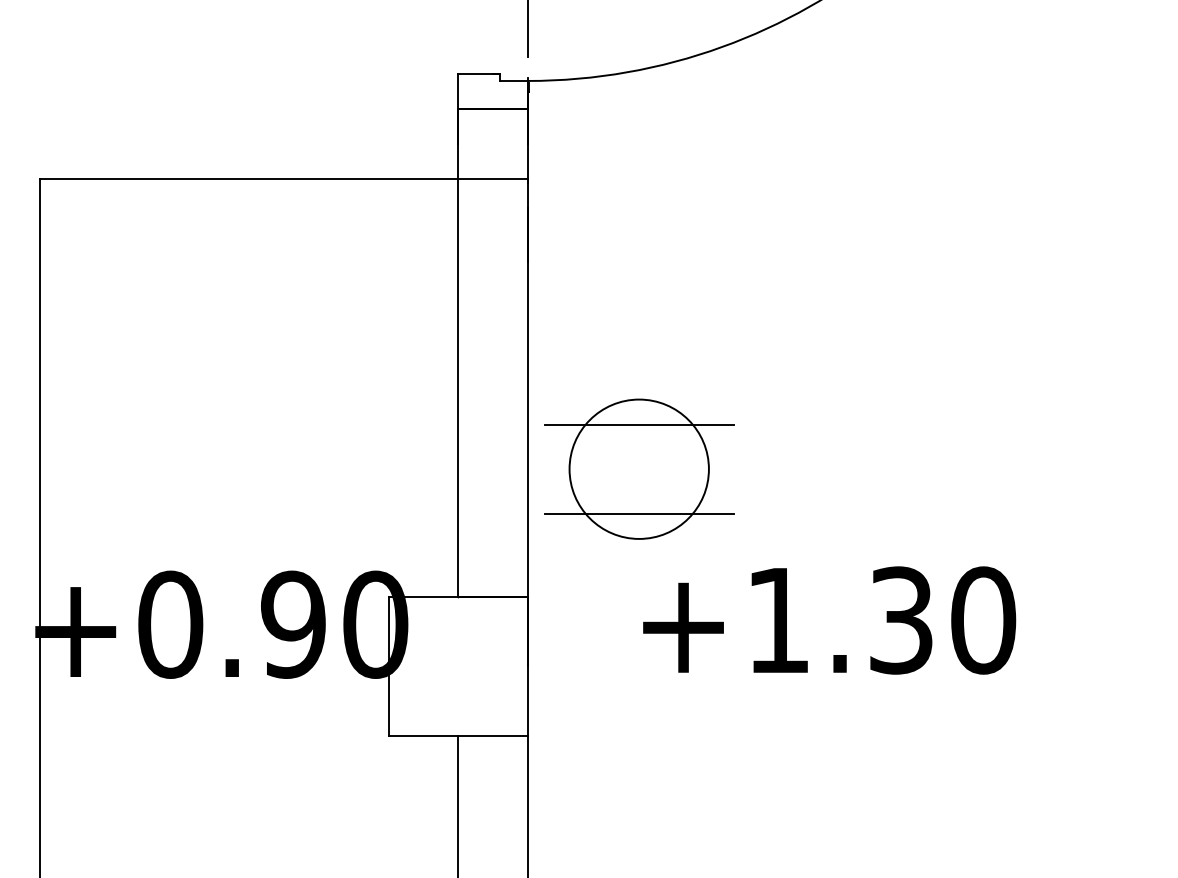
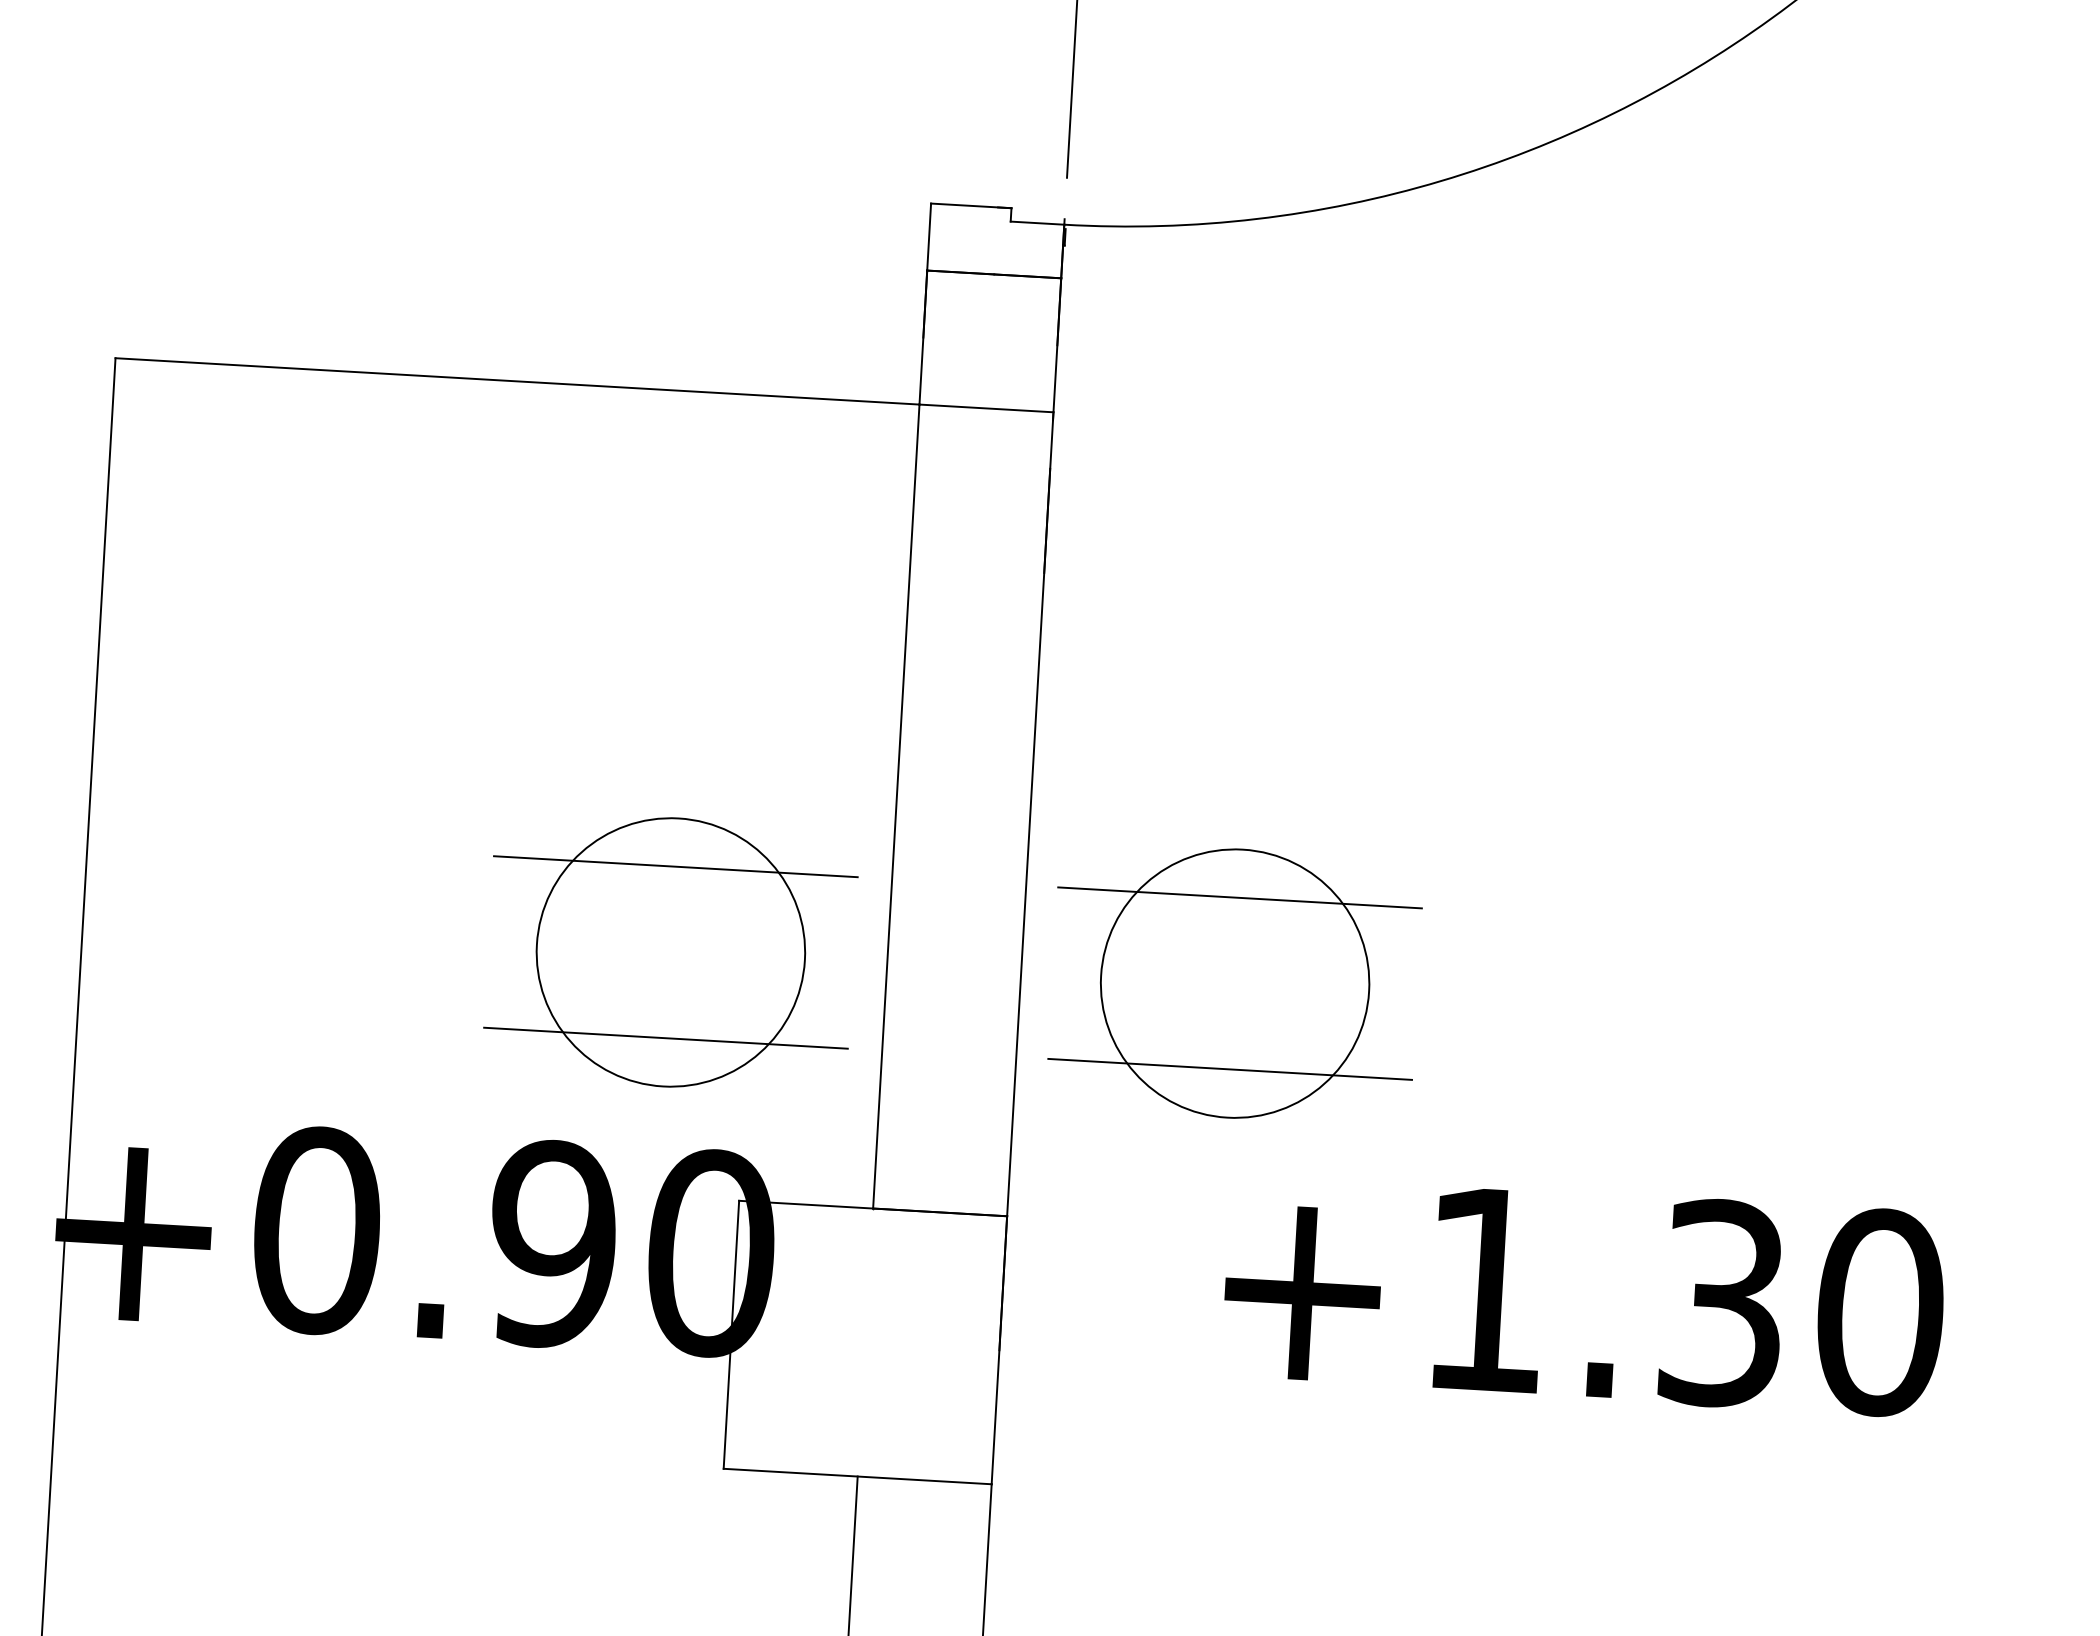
part: (345, 469) -> (670, 951), added

